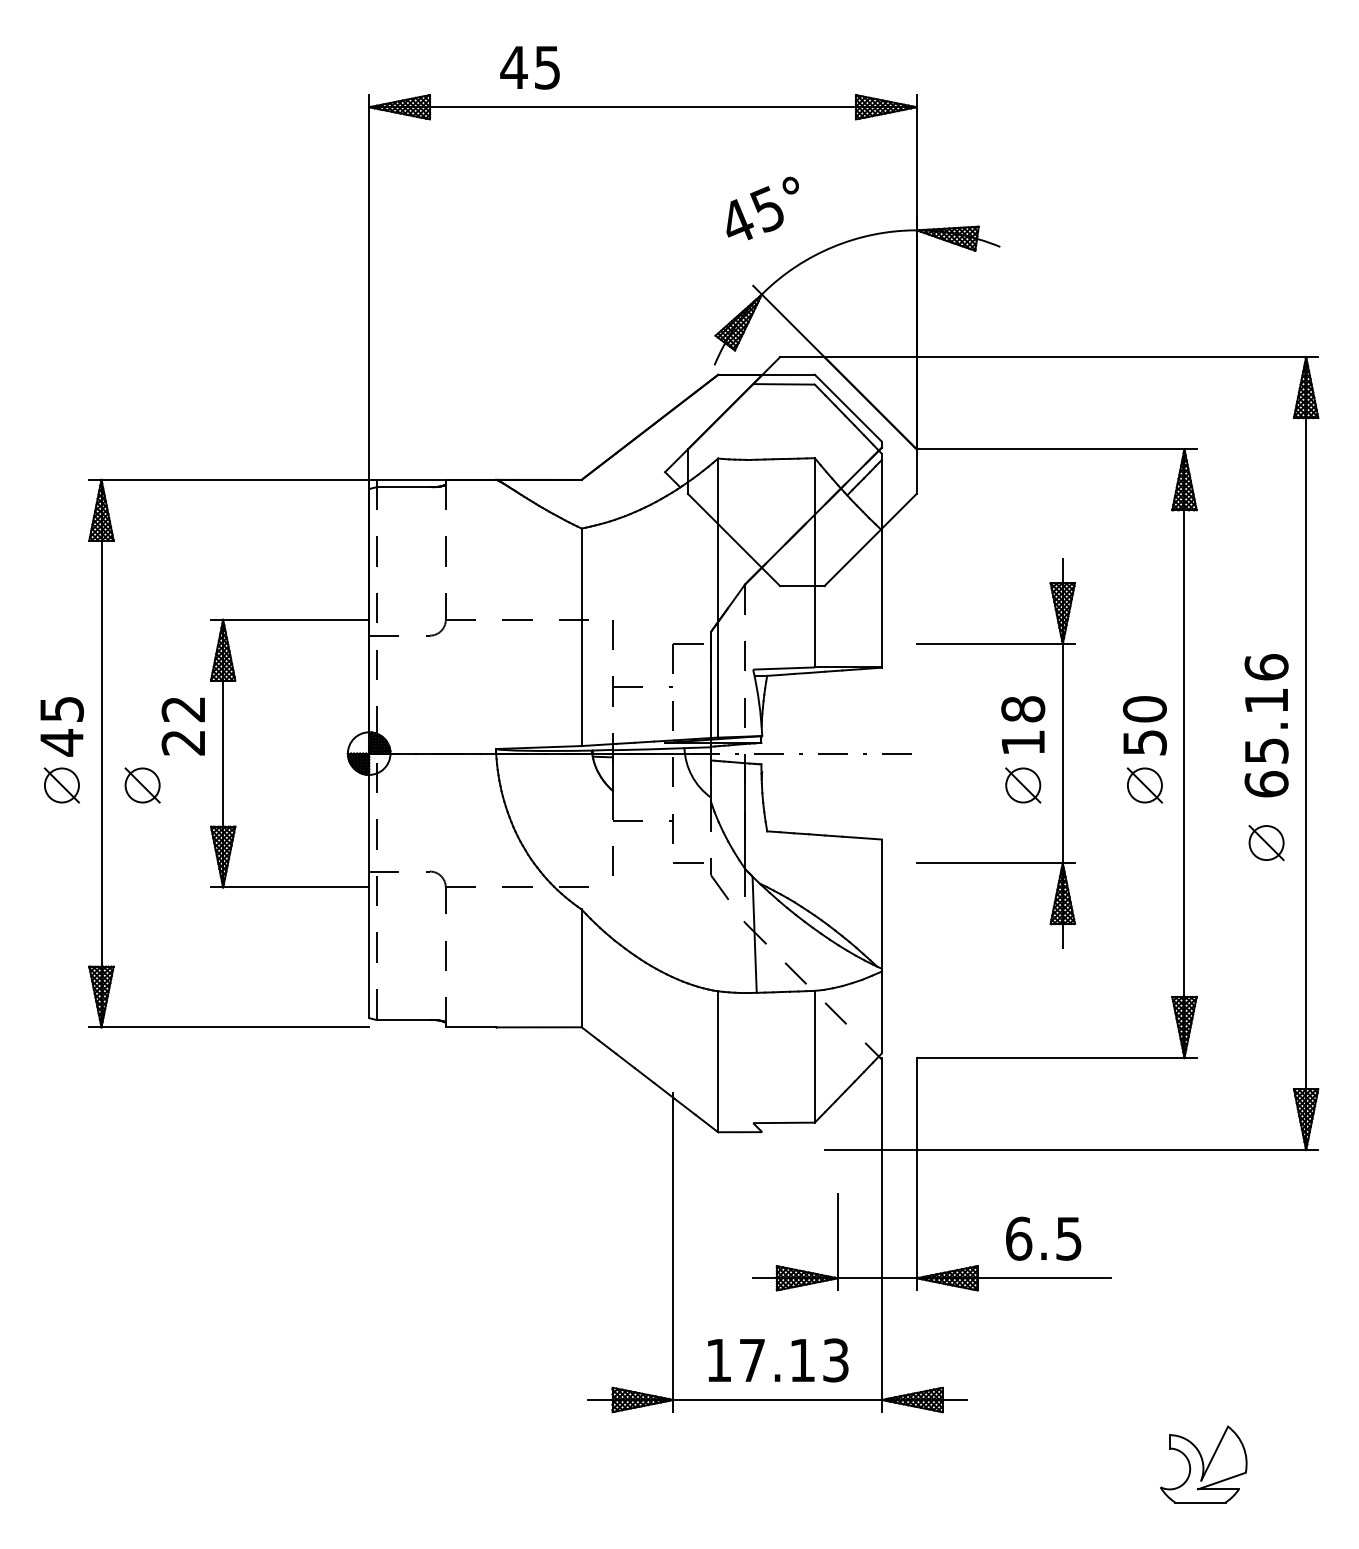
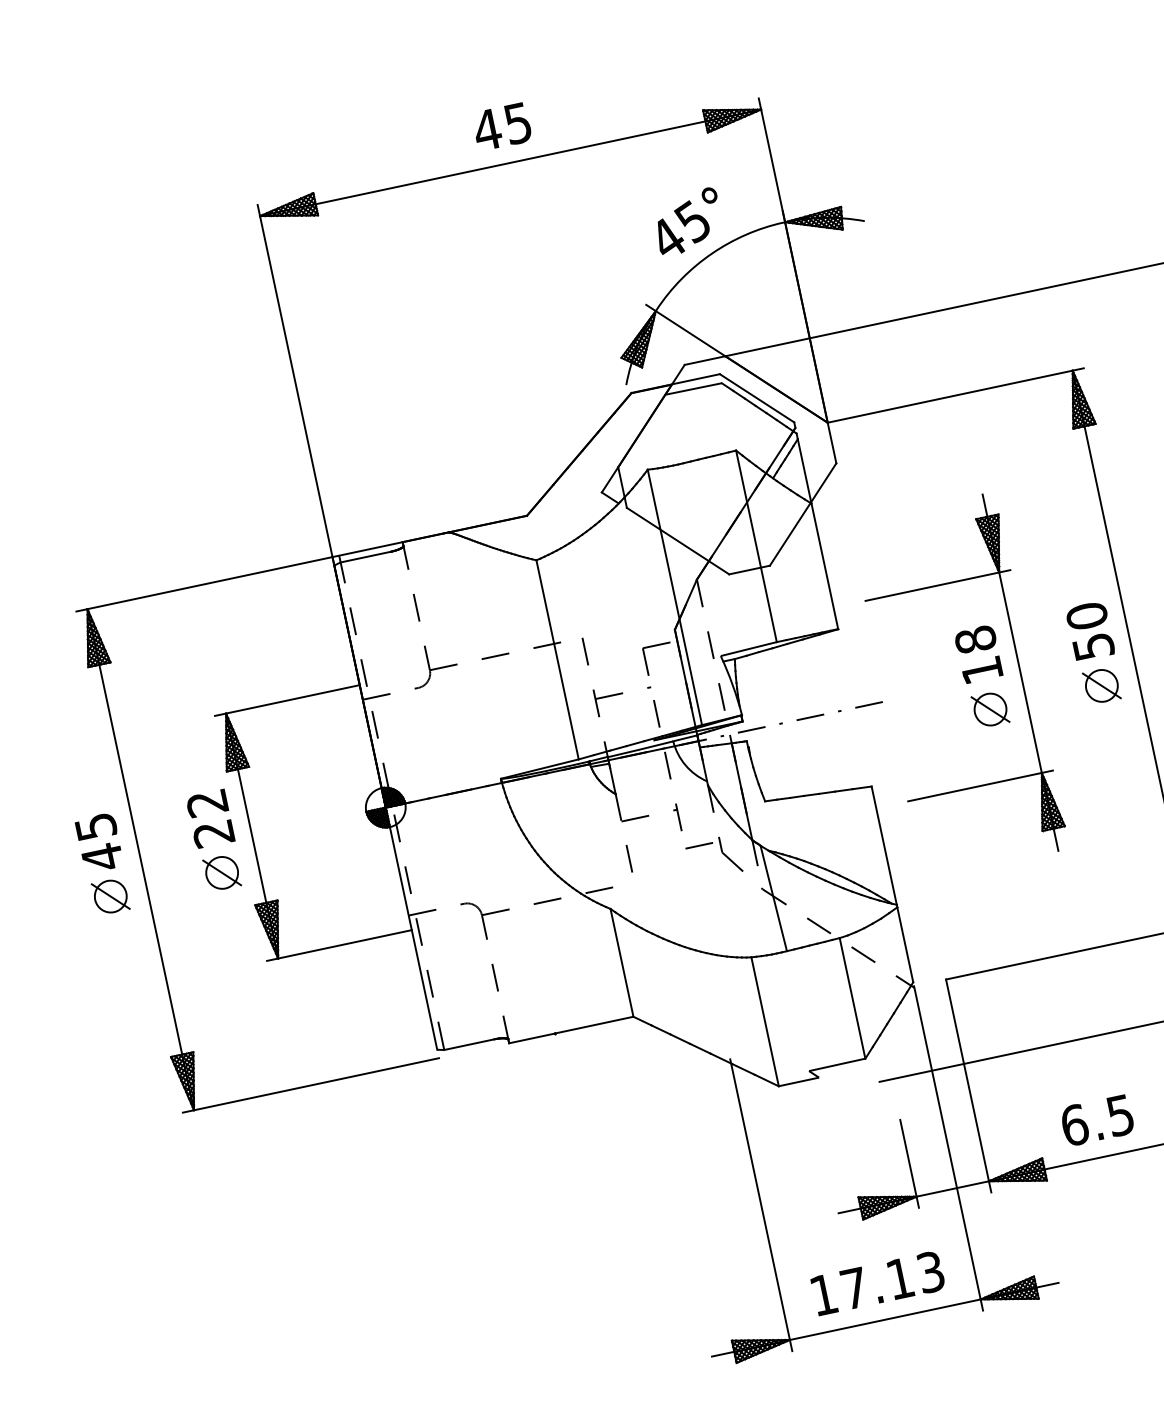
text: (529, 67) -> (501, 126), moved
text: (762, 208) -> (688, 221), moved
part: (142, 785) -> (222, 872), moved

